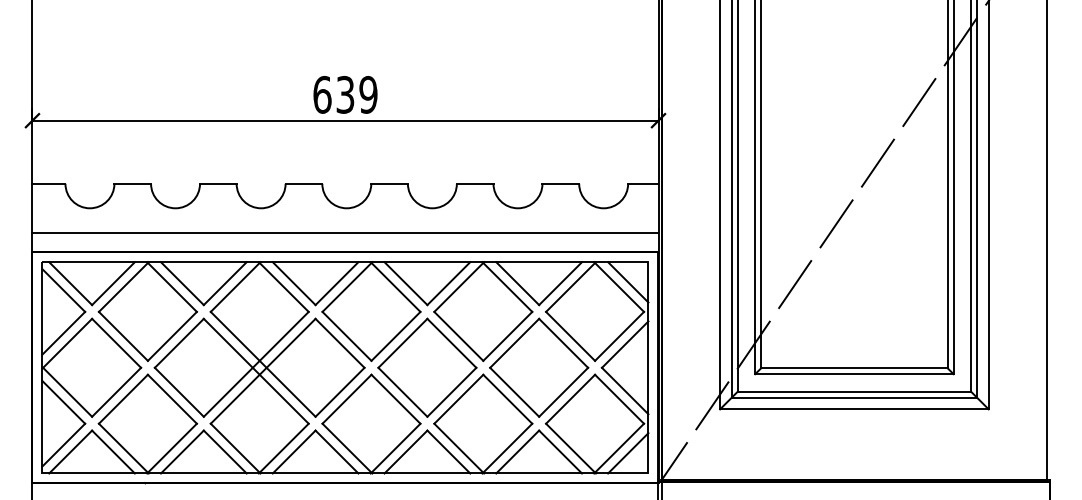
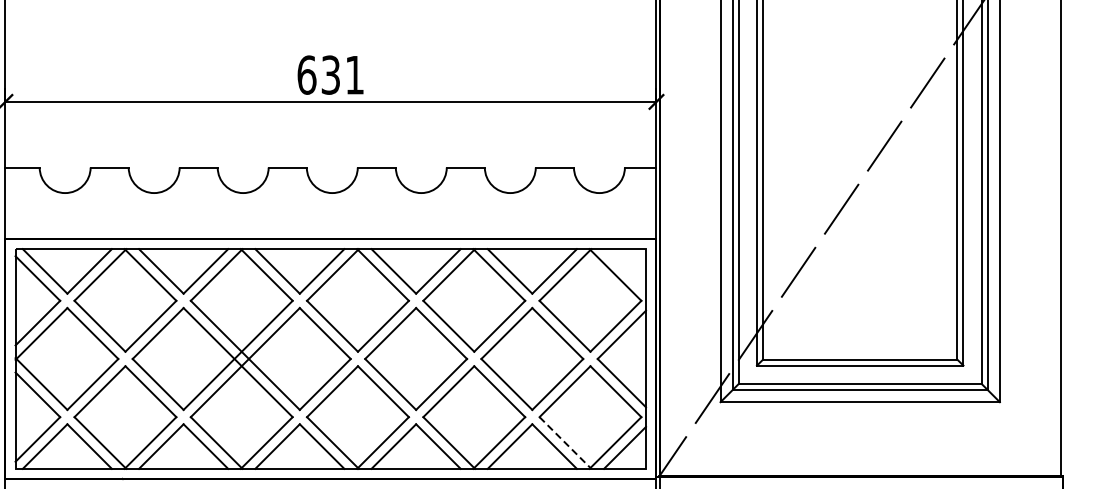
text: (368, 94) -> (354, 74), 639 -> 631
line: (345, 232) -> (330, 218), removed
line: (628, 282) -> (625, 270), removed
line: (571, 448) -> (565, 442), solid -> dashed

